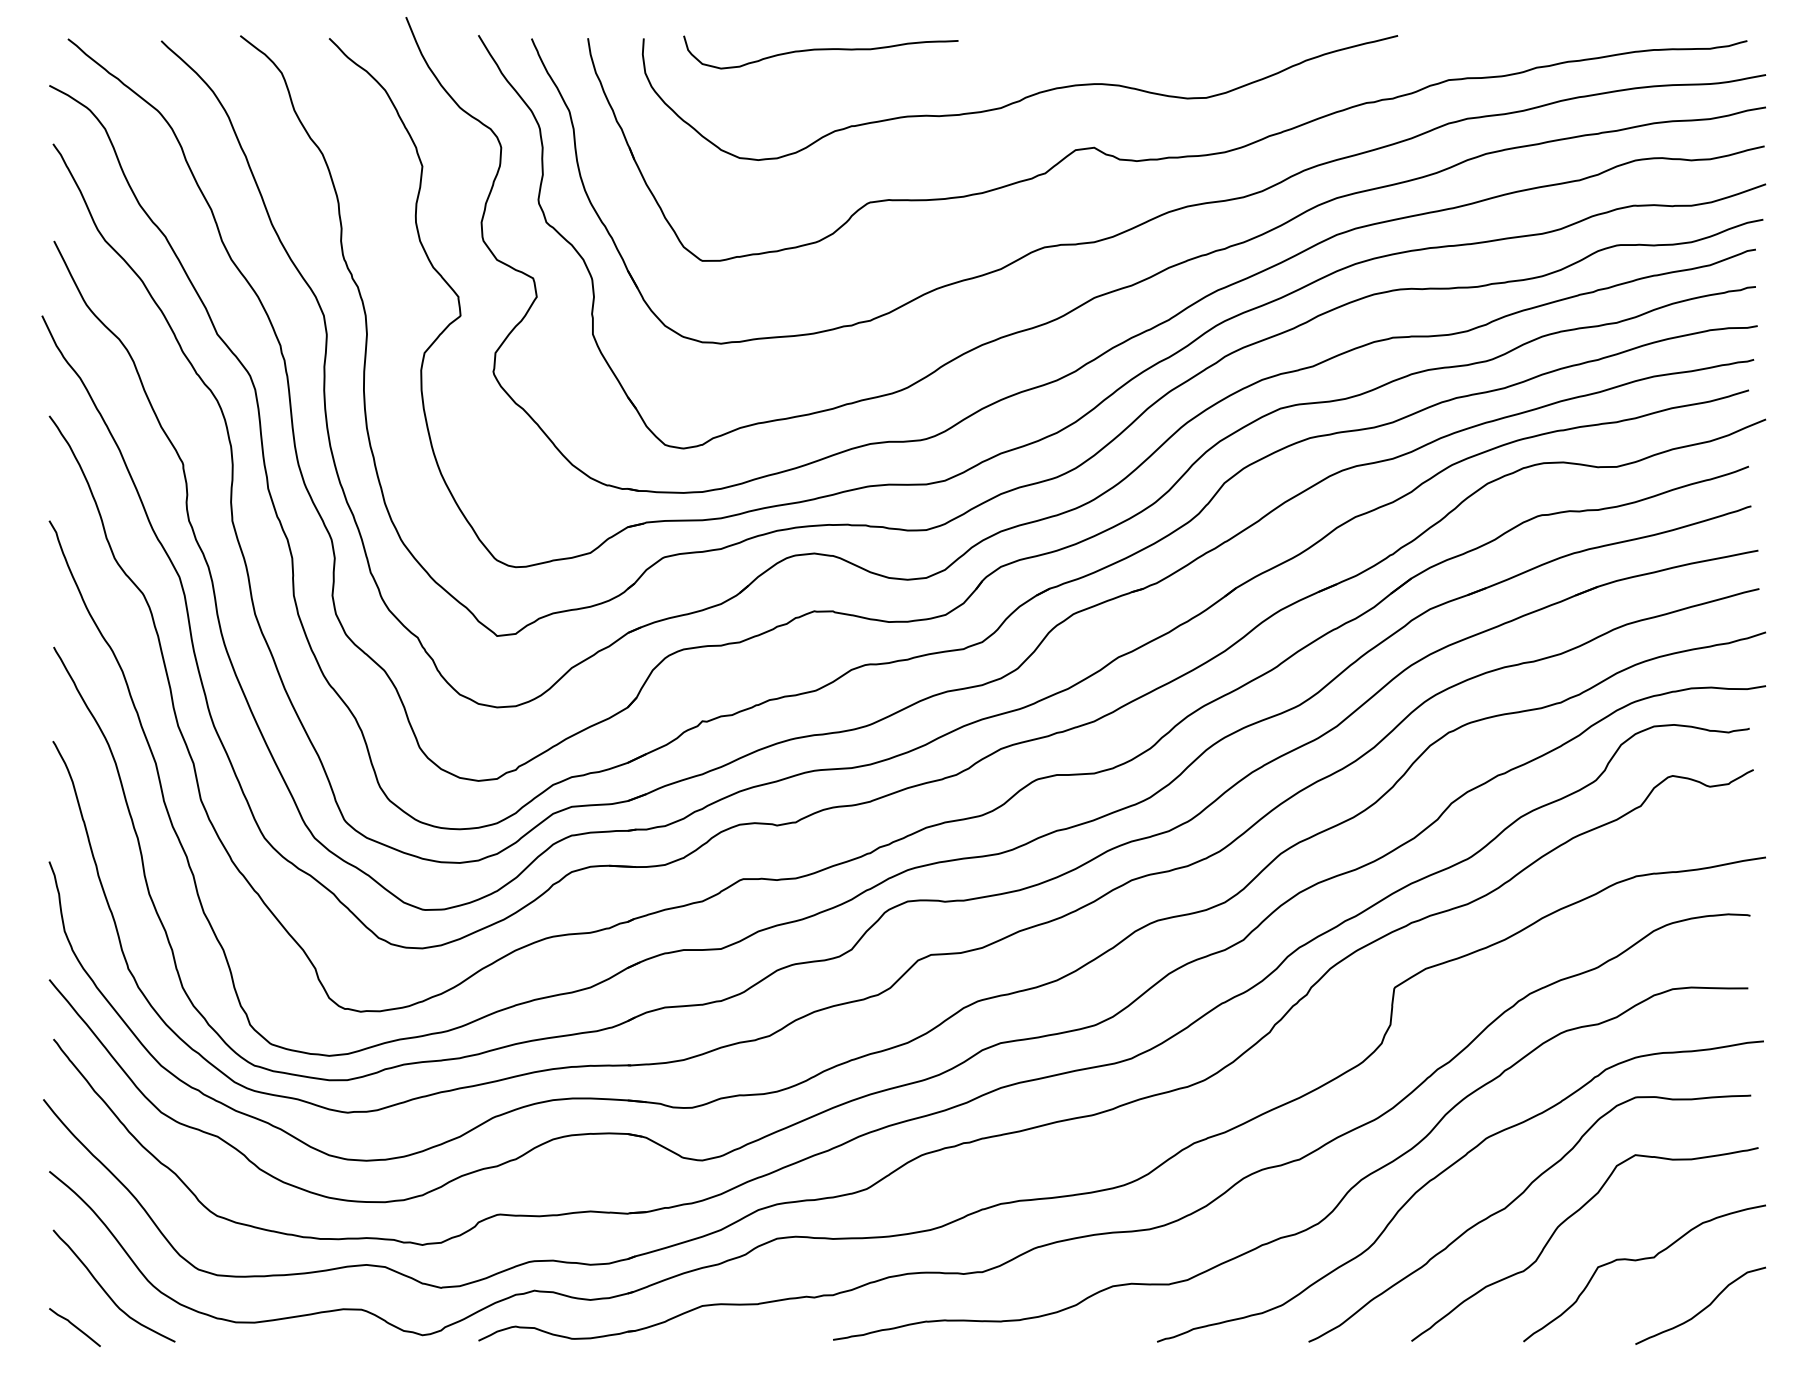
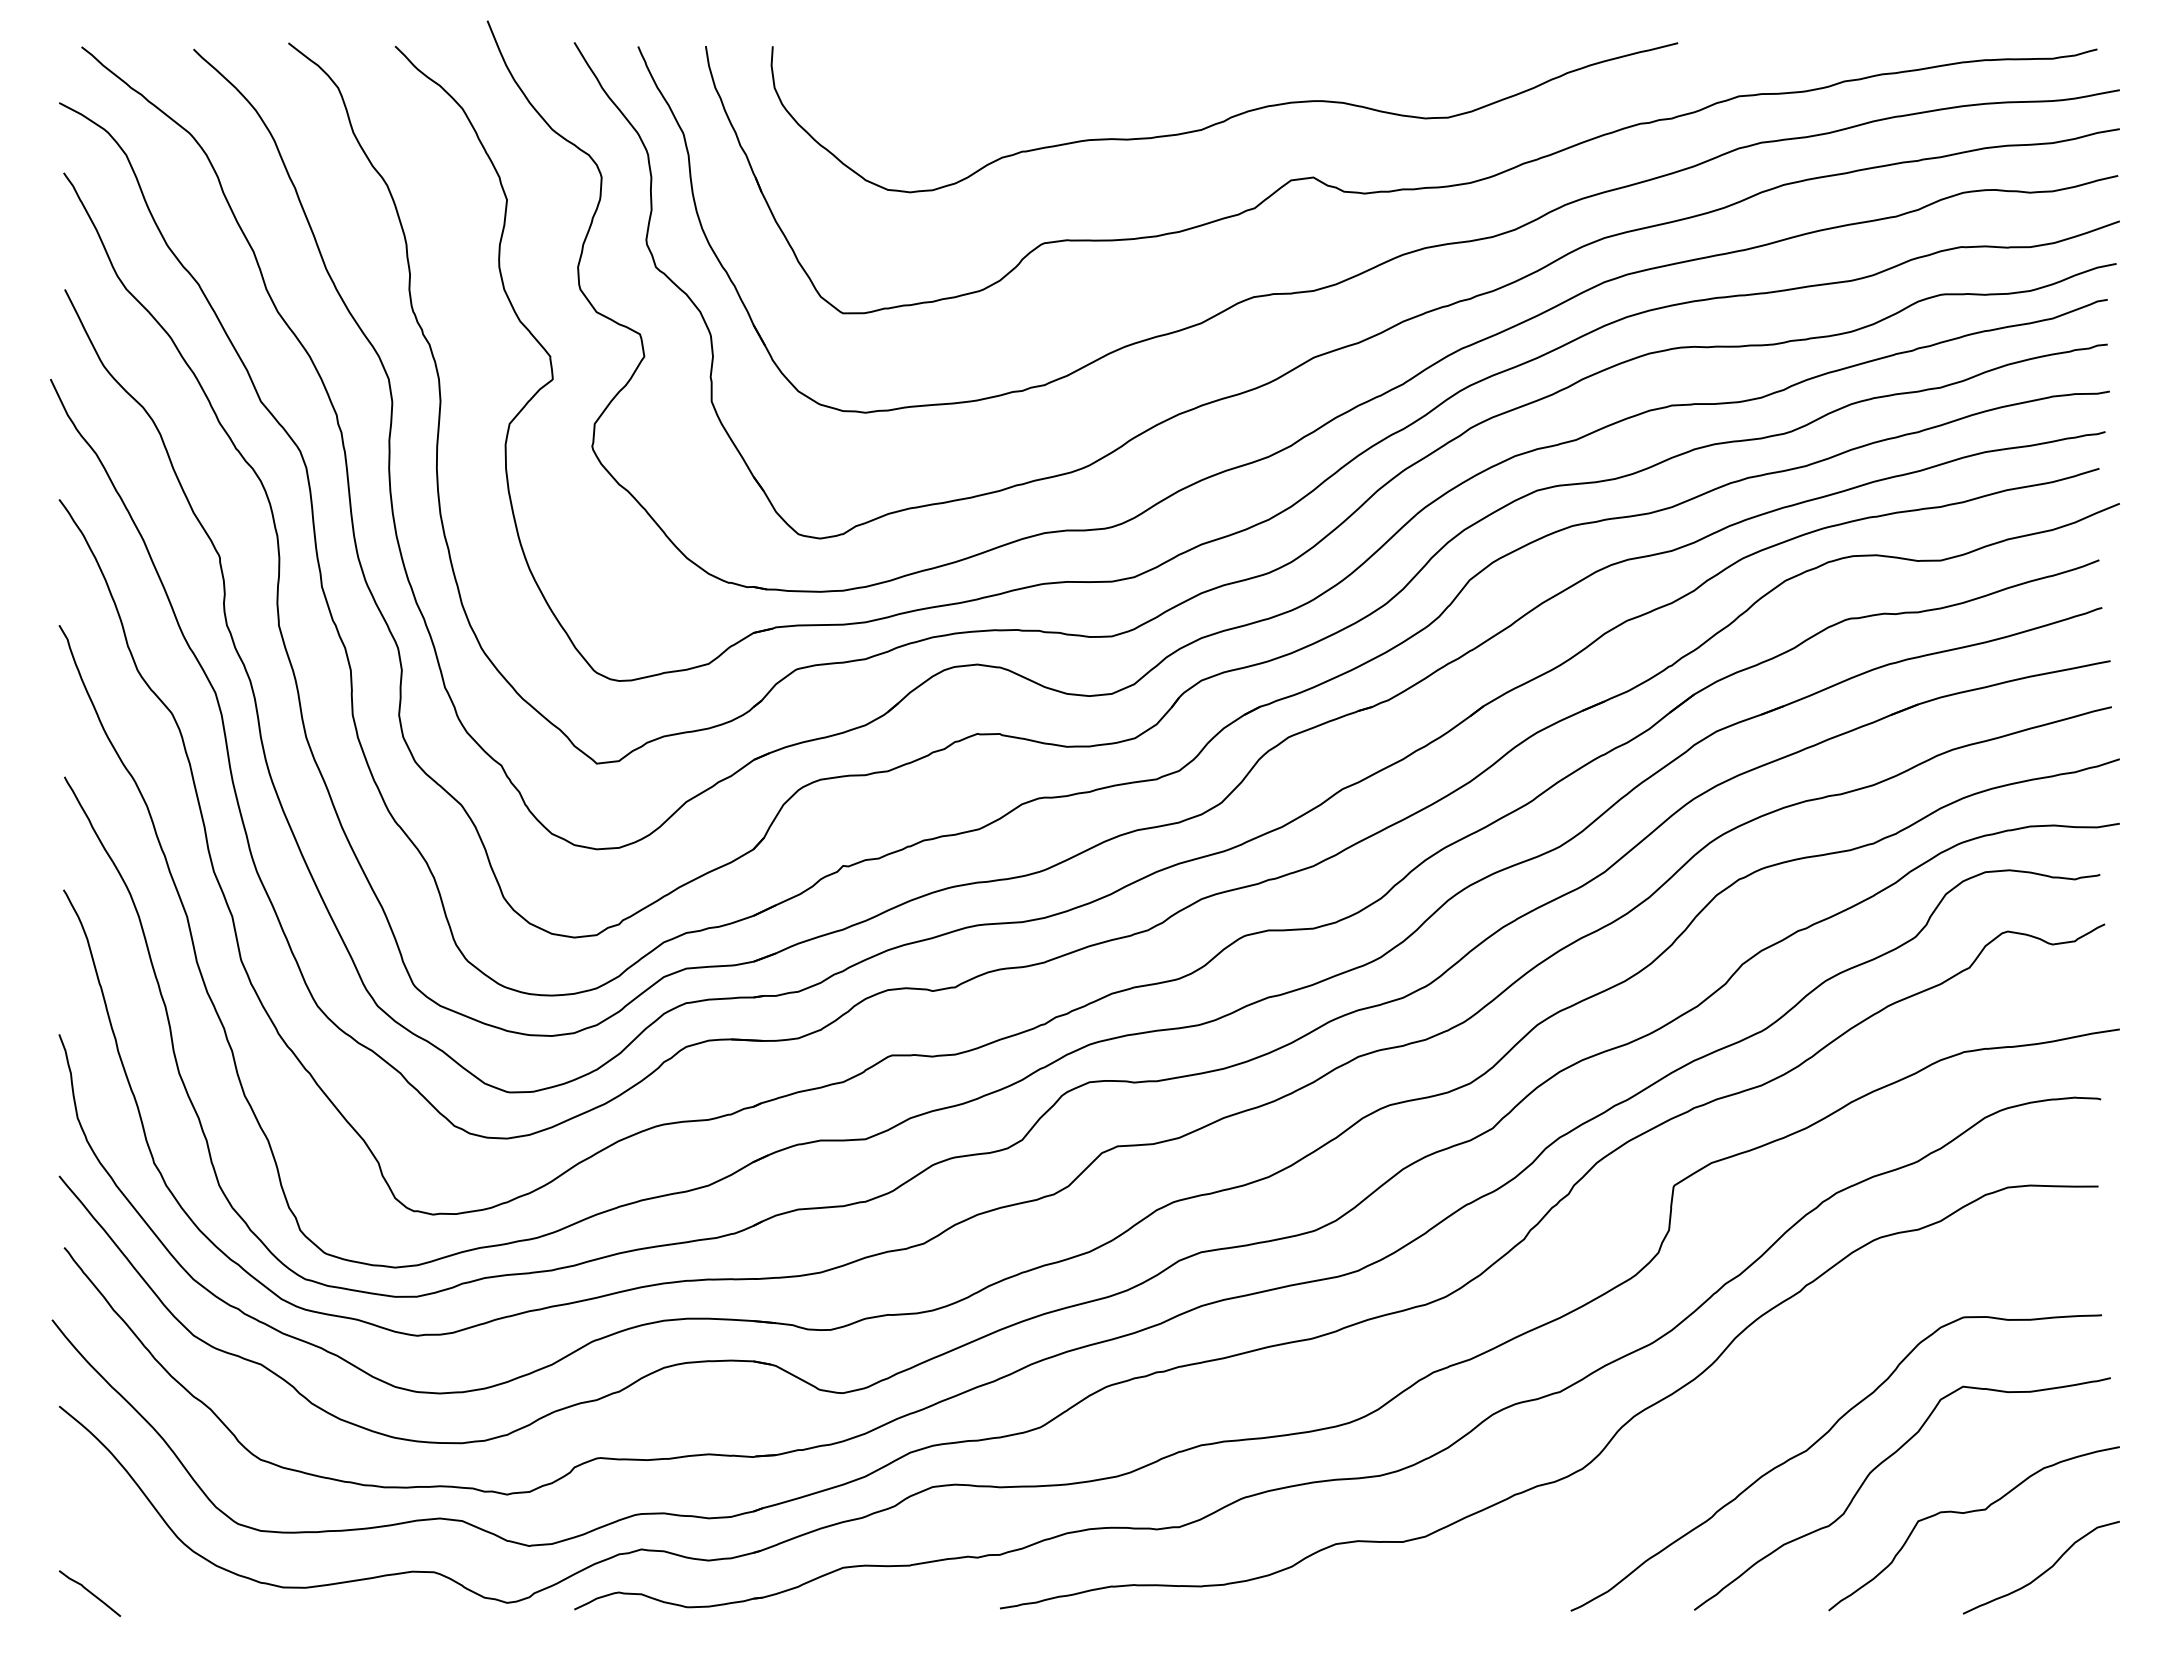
curve: (821, 50) -> (985, 60), removed
curve: (1445, 1171) -> (1734, 1406), removed
curve: (107, 1292) -> (128, 1551), removed

